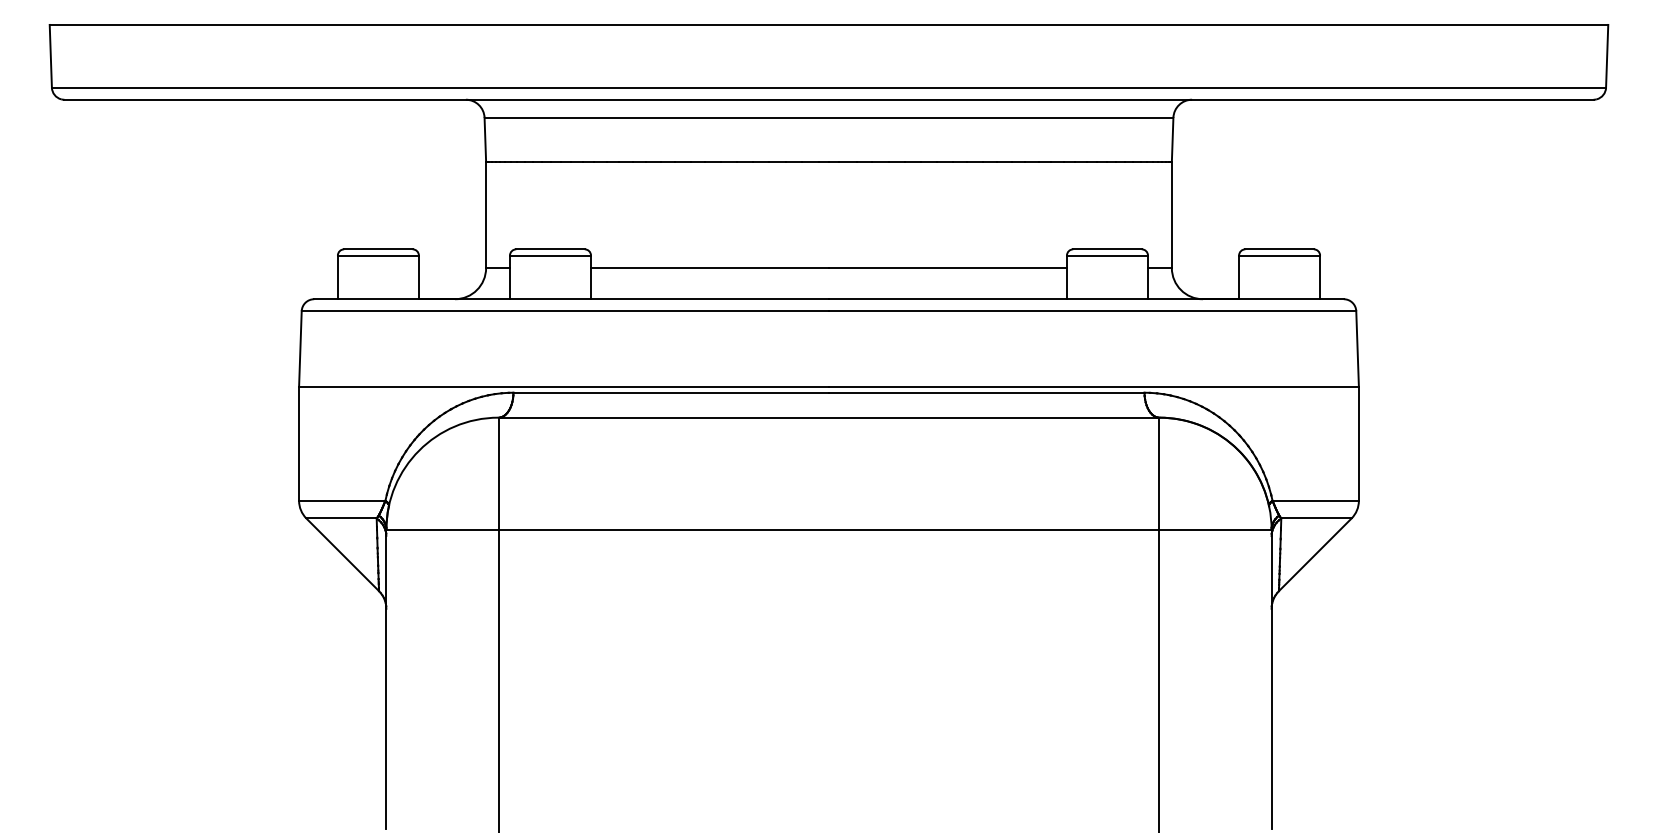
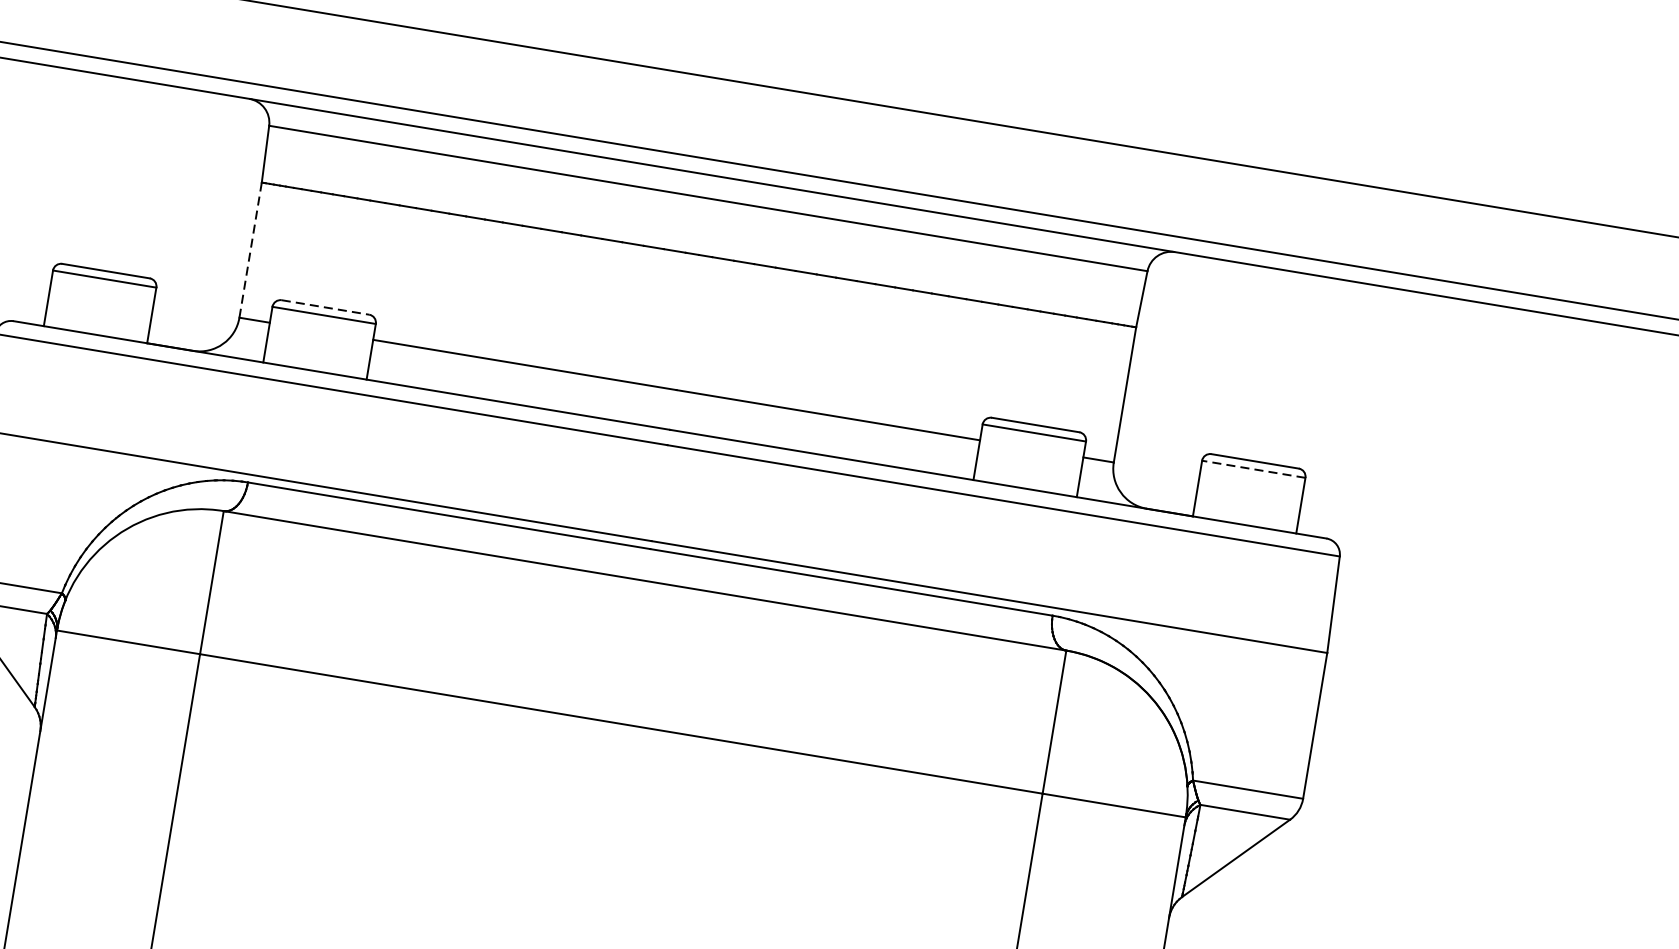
line: (486, 215) -> (251, 250), solid -> dashed
line: (551, 249) -> (326, 307), solid -> dashed
line: (1279, 255) -> (1253, 469), solid -> dashed

